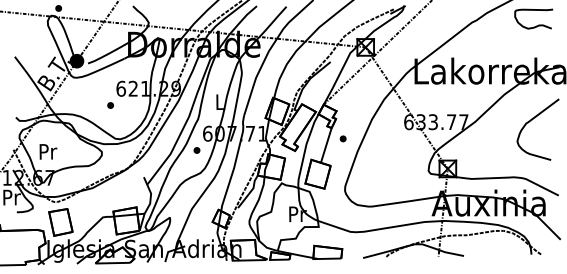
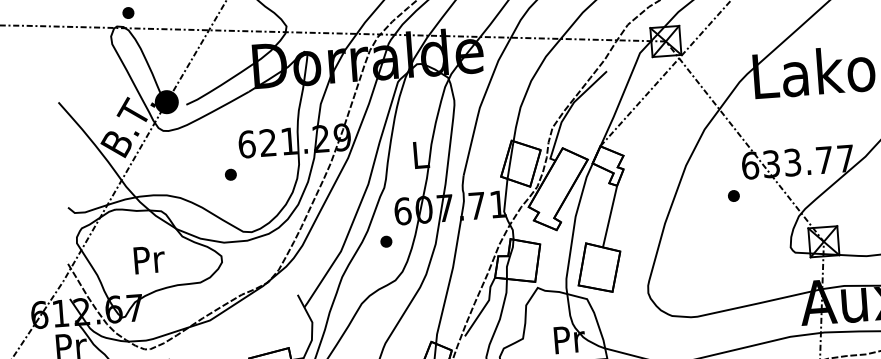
part: (342, 138) -> (732, 195), moved
text: (48, 151) -> (149, 259), moved

